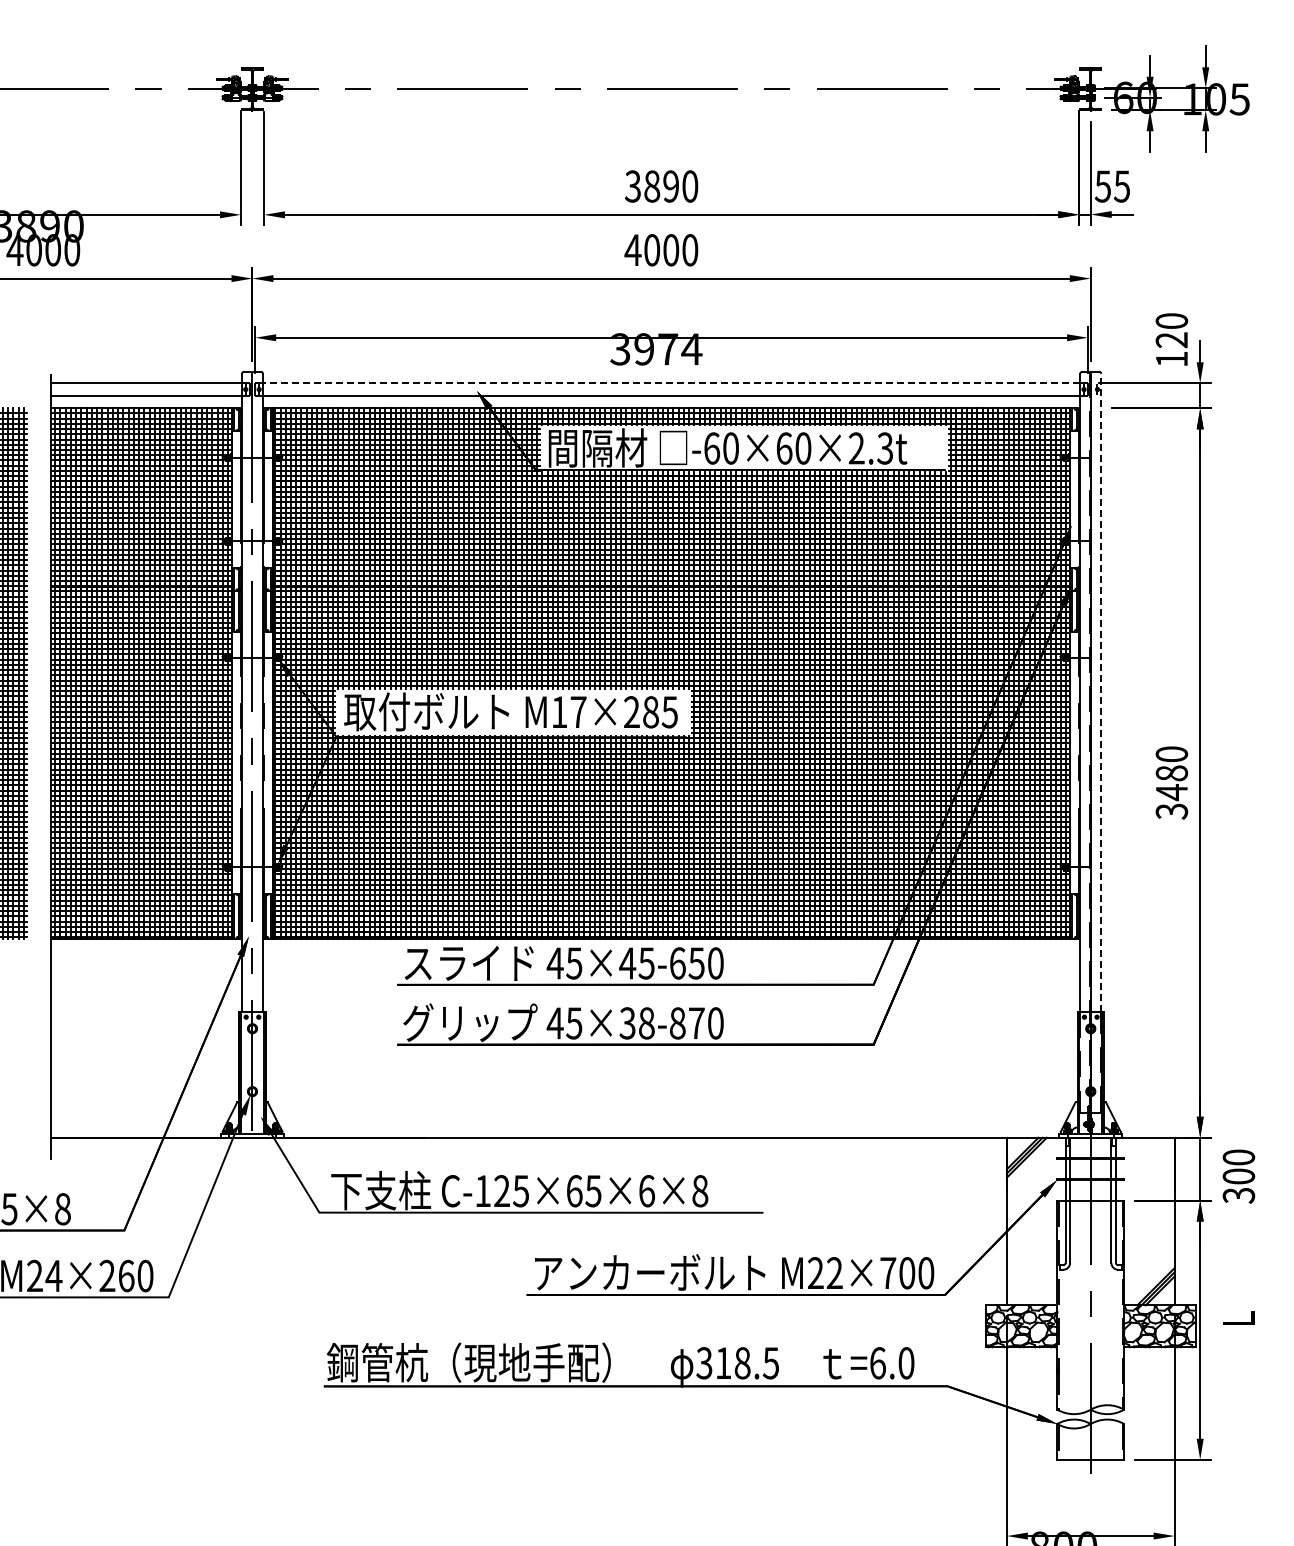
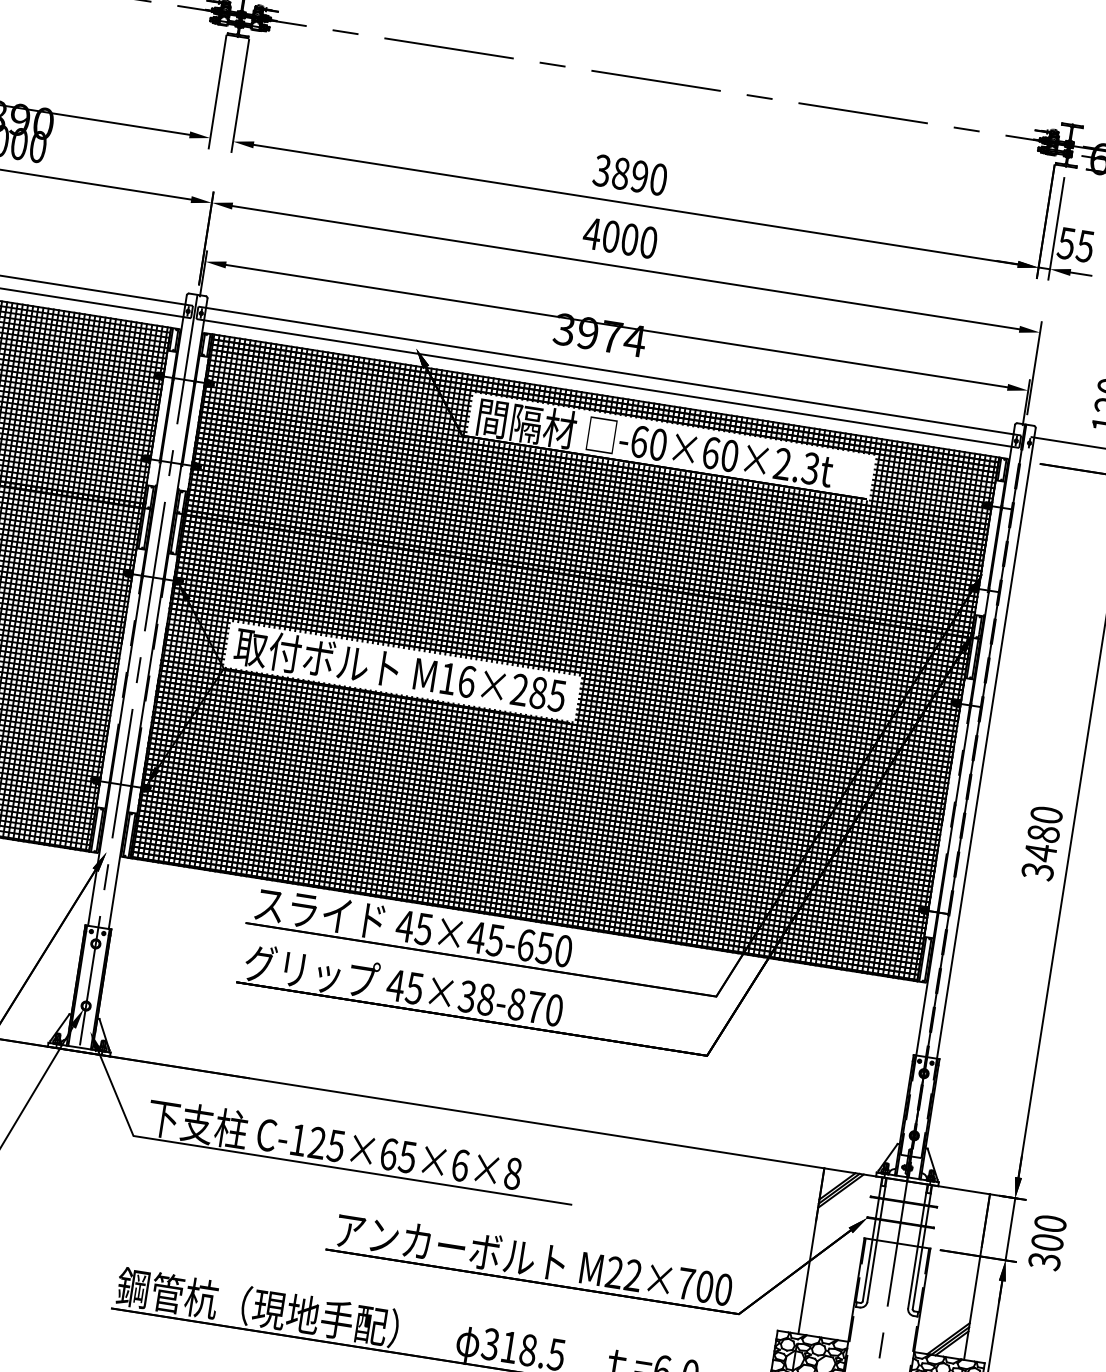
line: (671, 383) -> (609, 371), dashed -> solid
line: (1101, 692) -> (986, 743), dashed -> solid
text: (578, 712) -> (466, 681), M17×285 -> M16×285

